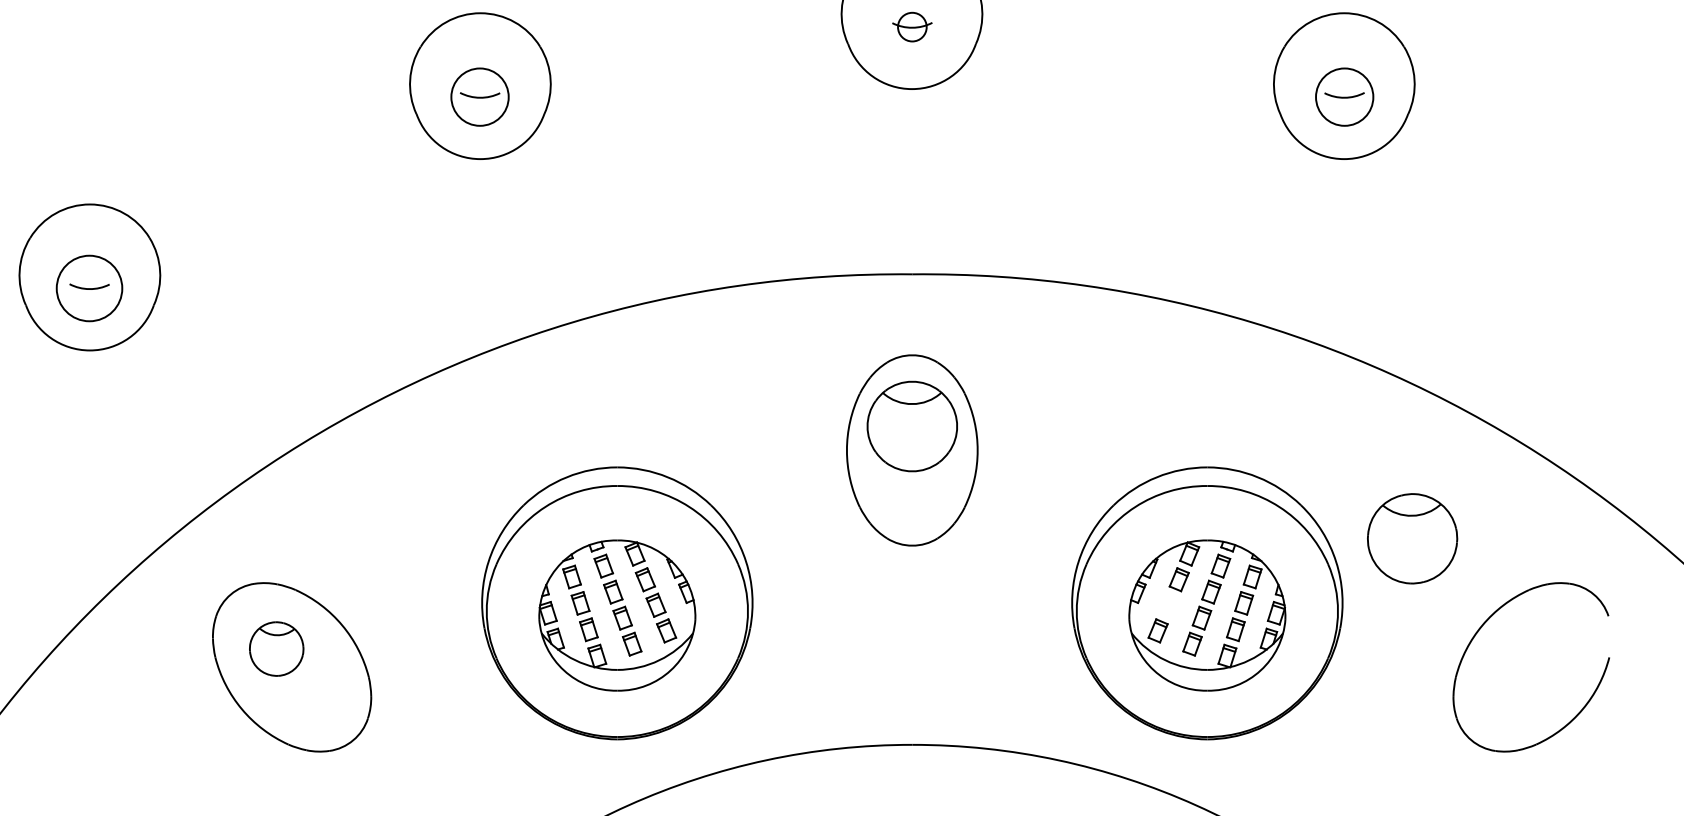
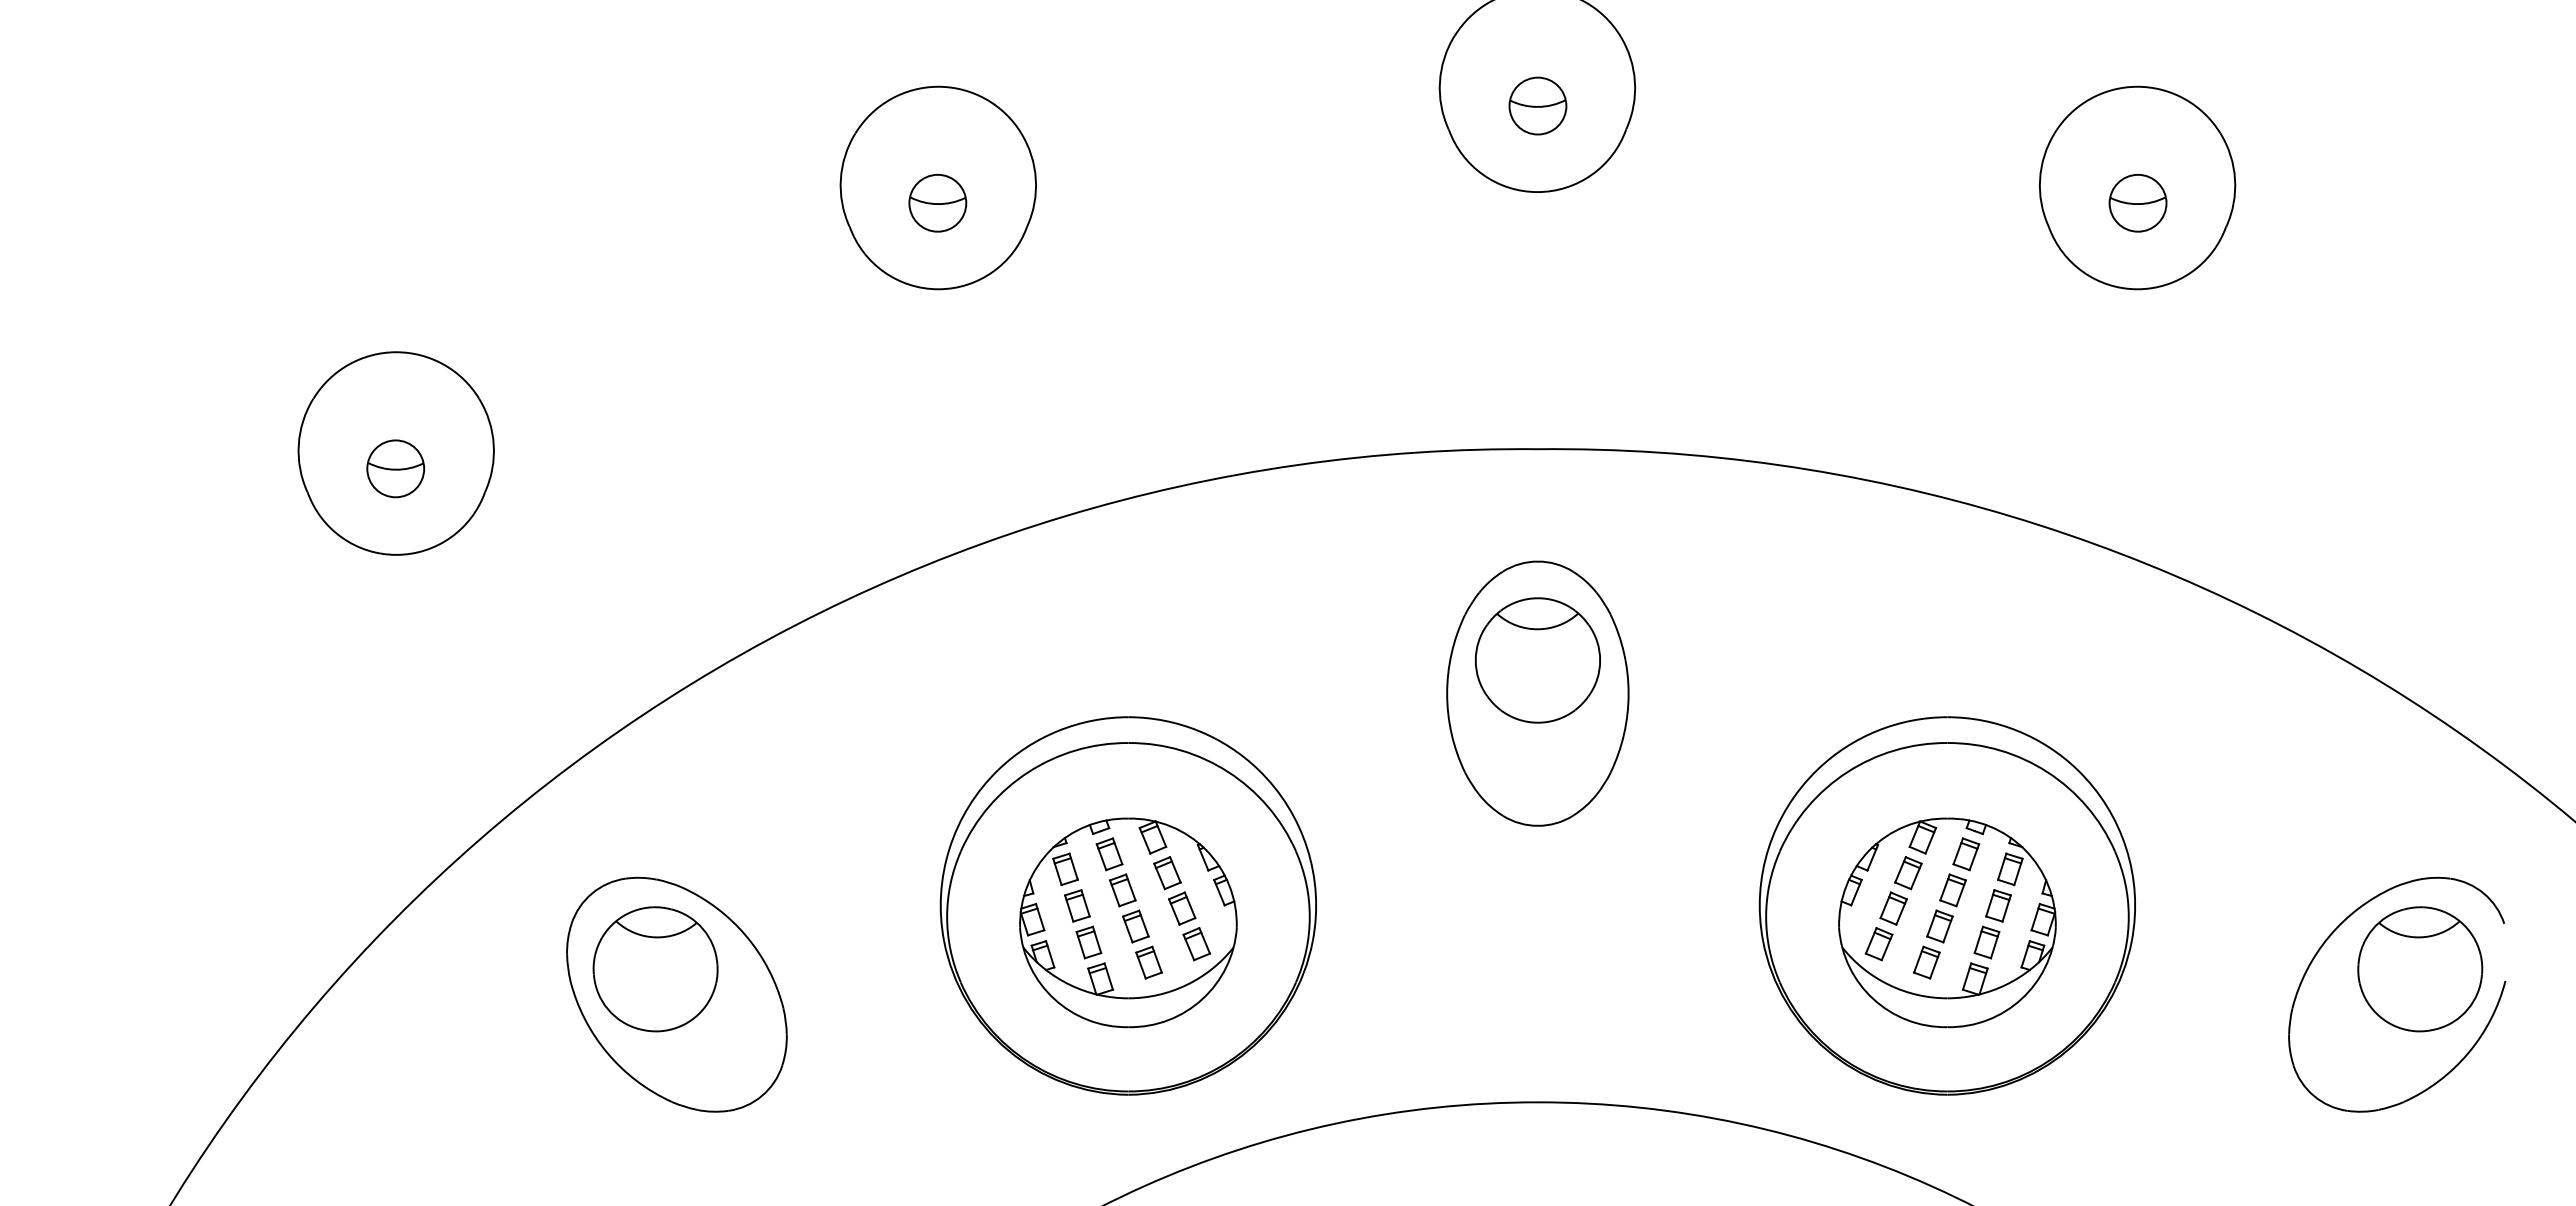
circle: (912, 26) -> (1537, 105), size x1.43
circle: (479, 96) -> (937, 202), size x0.71
circle: (1344, 96) -> (2137, 202), size x0.71
circle: (89, 288) -> (395, 468), size x0.62
part: (1412, 538) -> (2420, 969), moved
part: (1168, 605) -> (1893, 908), added
part: (276, 649) -> (655, 969), size x1.67

